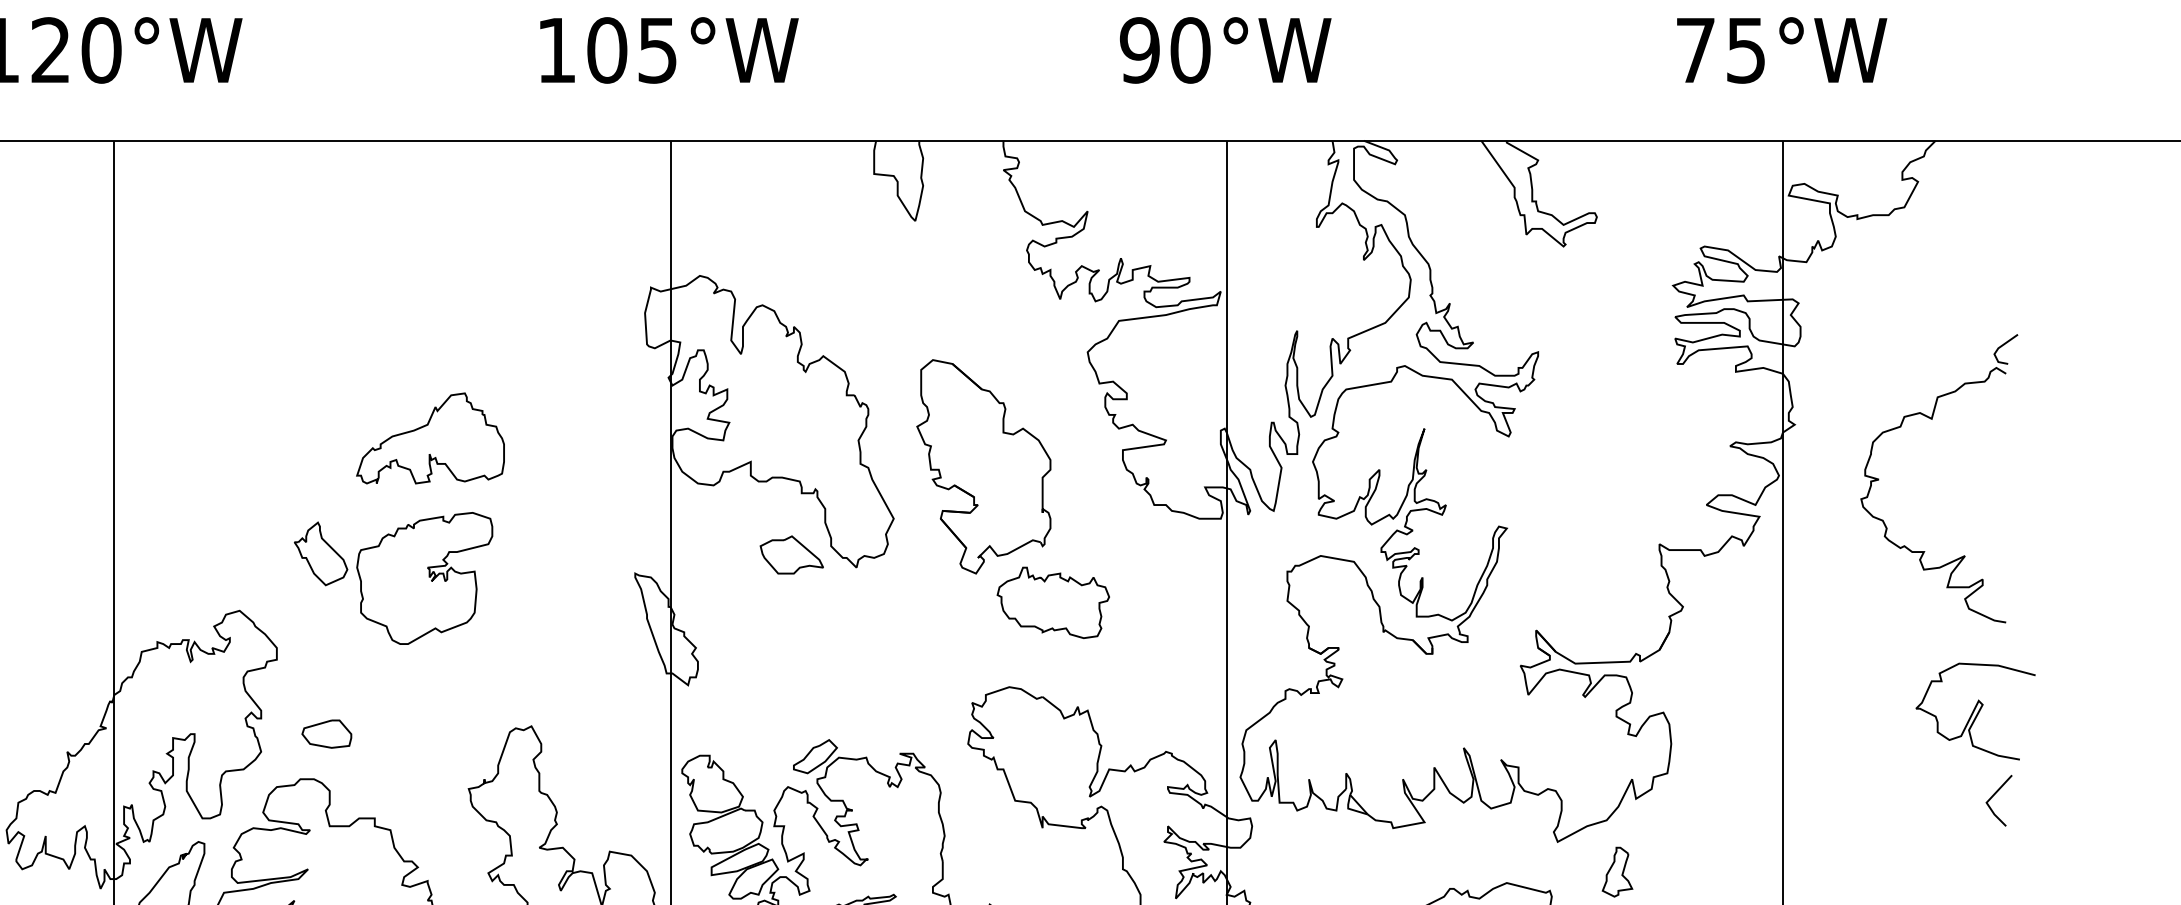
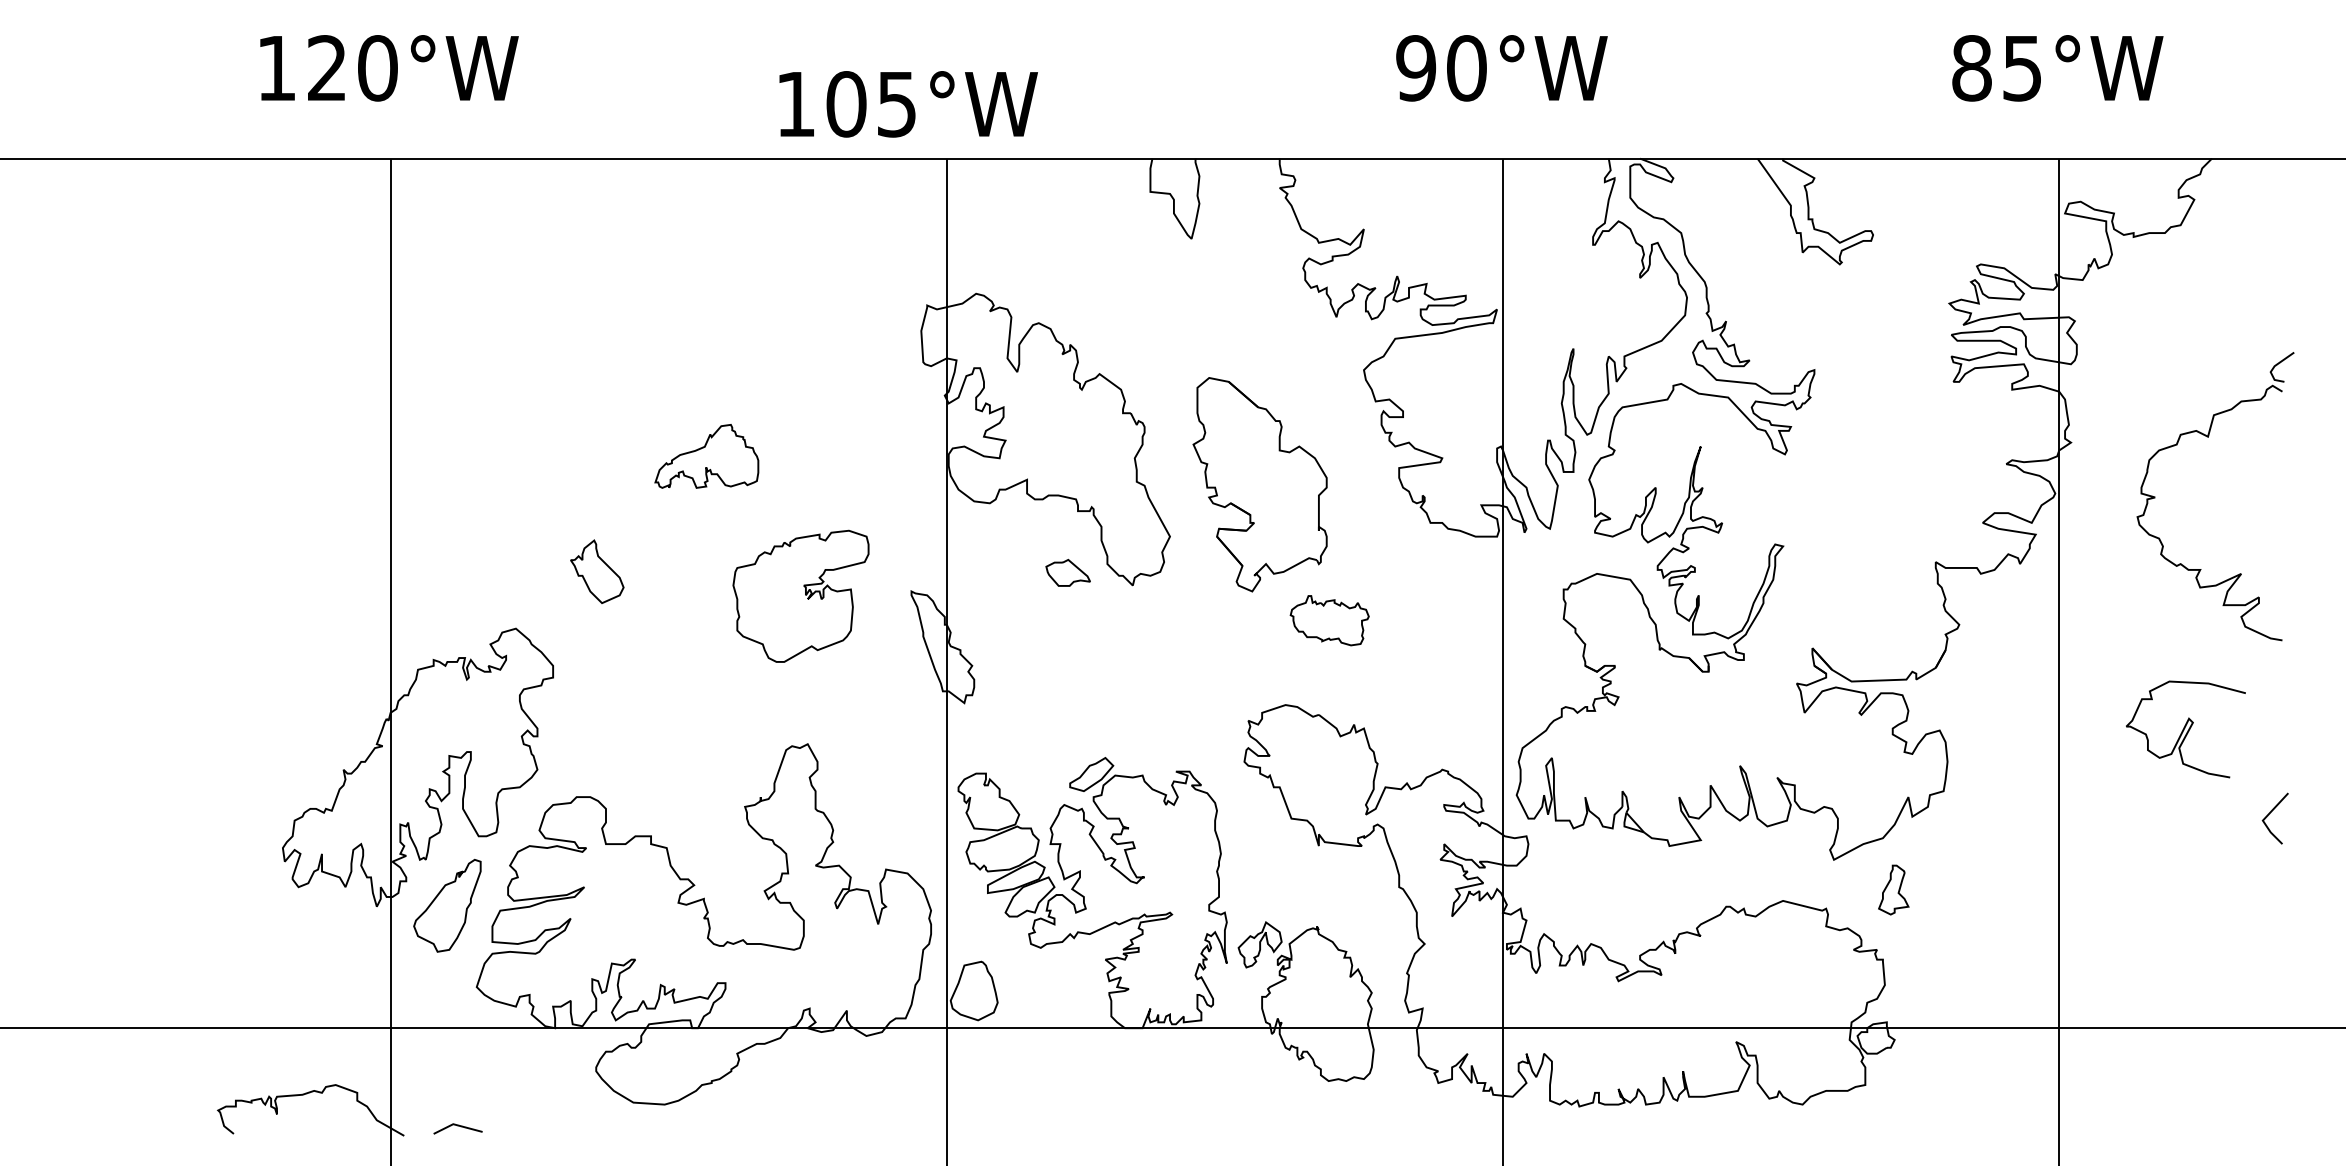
text: (669, 50) -> (908, 104), moved
text: (1695, 50) -> (1971, 68), 75°W -> 85°W
part: (430, 438) -> (706, 456), size x0.7
part: (792, 554) -> (1068, 572), size x0.7
part: (424, 577) -> (800, 595), moved
part: (1053, 602) -> (1329, 620), size x0.7
curve: (1975, 710) -> (2185, 728), moved
part: (326, 733) -> (602, 751), removed

